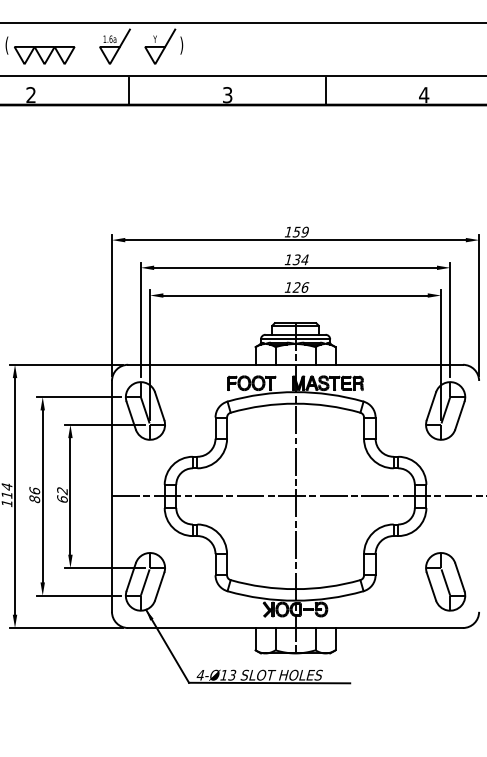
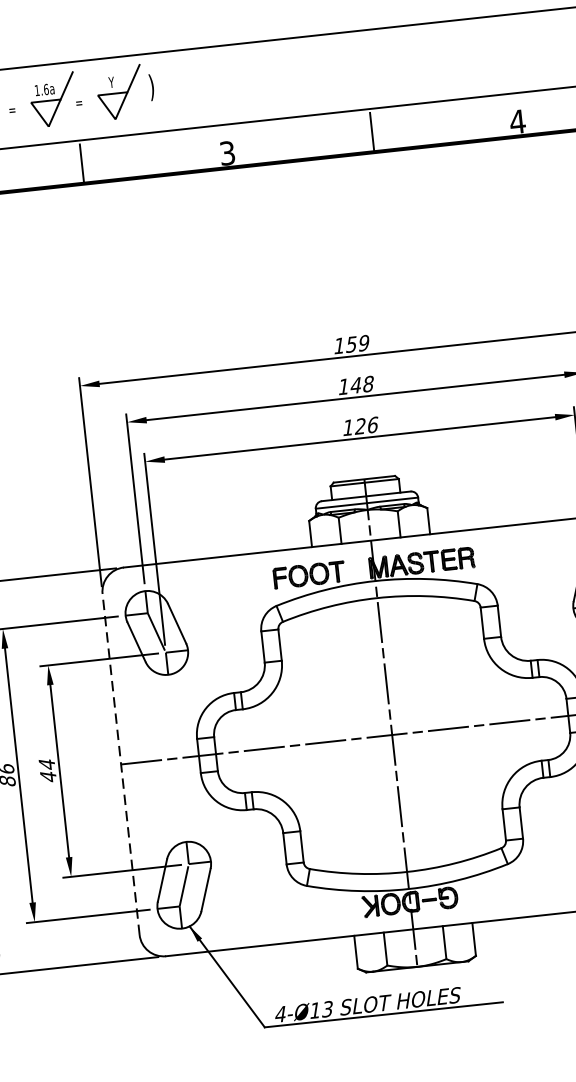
text: (300, 259) -> (361, 384), 134 -> 148
text: (62, 495) -> (47, 771), 62 -> 44
line: (112, 495) -> (121, 763), solid -> dashed

